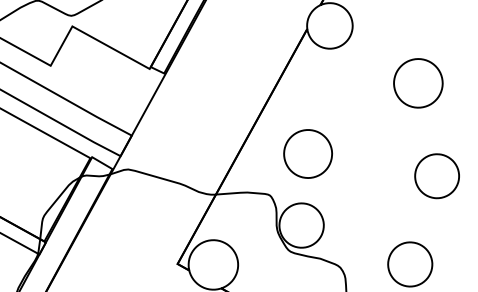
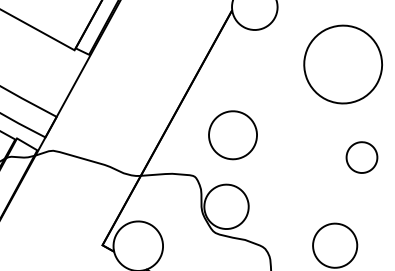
part: (418, 83) -> (343, 64), size x1.6
part: (436, 176) -> (361, 157), size x0.7

